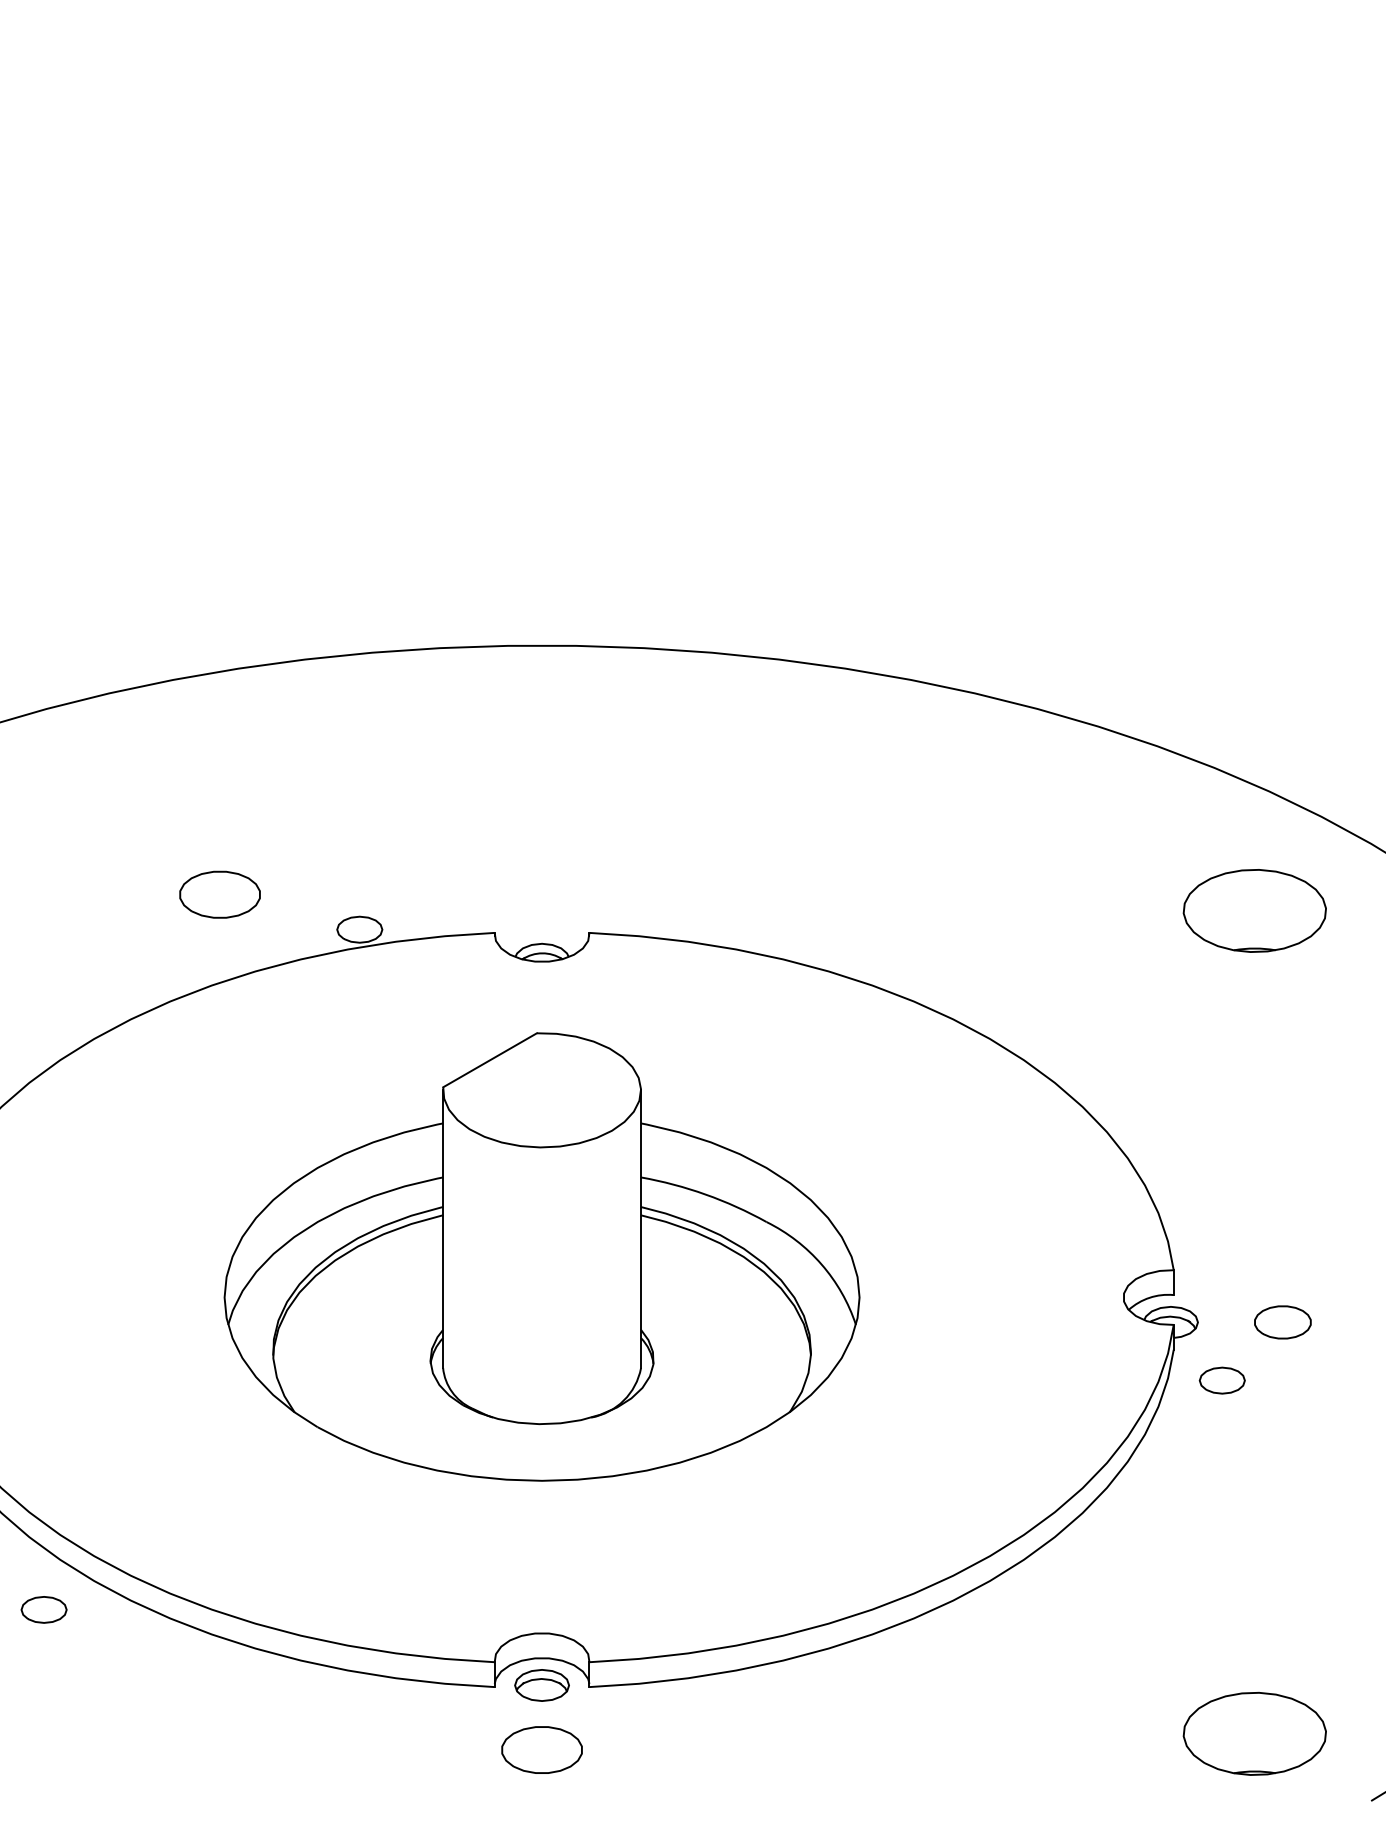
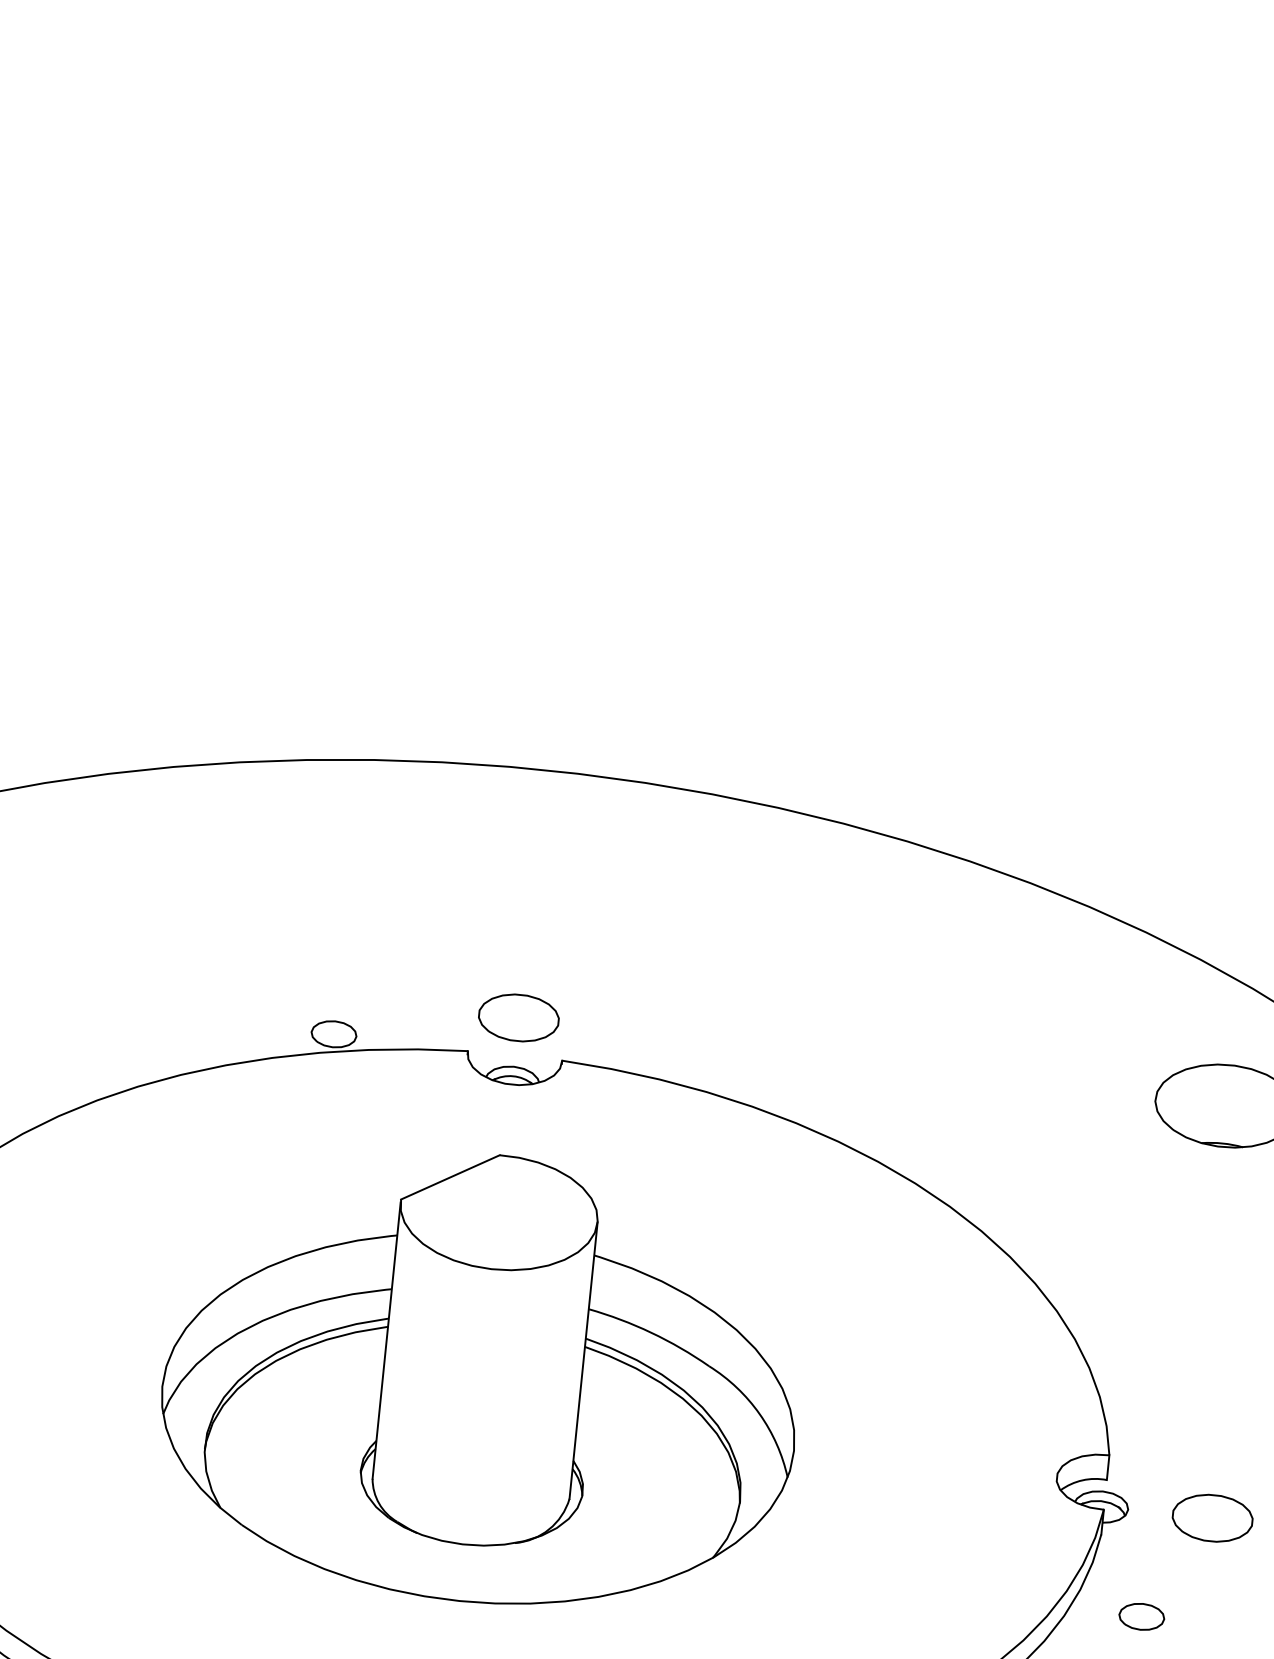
part: (219, 894) -> (518, 1017), moved
part: (1282, 1322) -> (1212, 1518), size x1.43
part: (1221, 1380) -> (1140, 1616), moved

